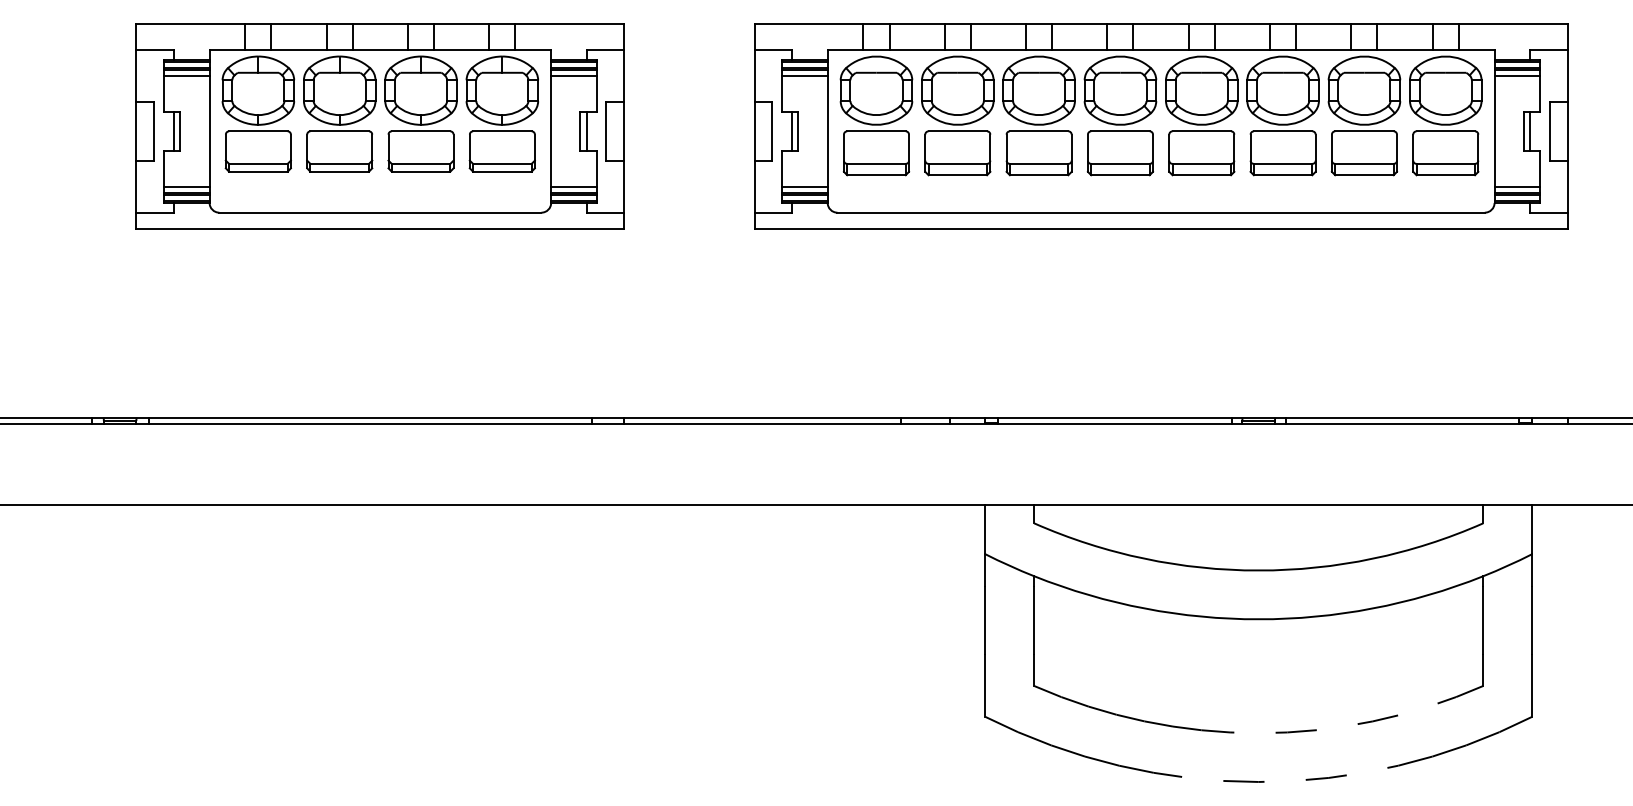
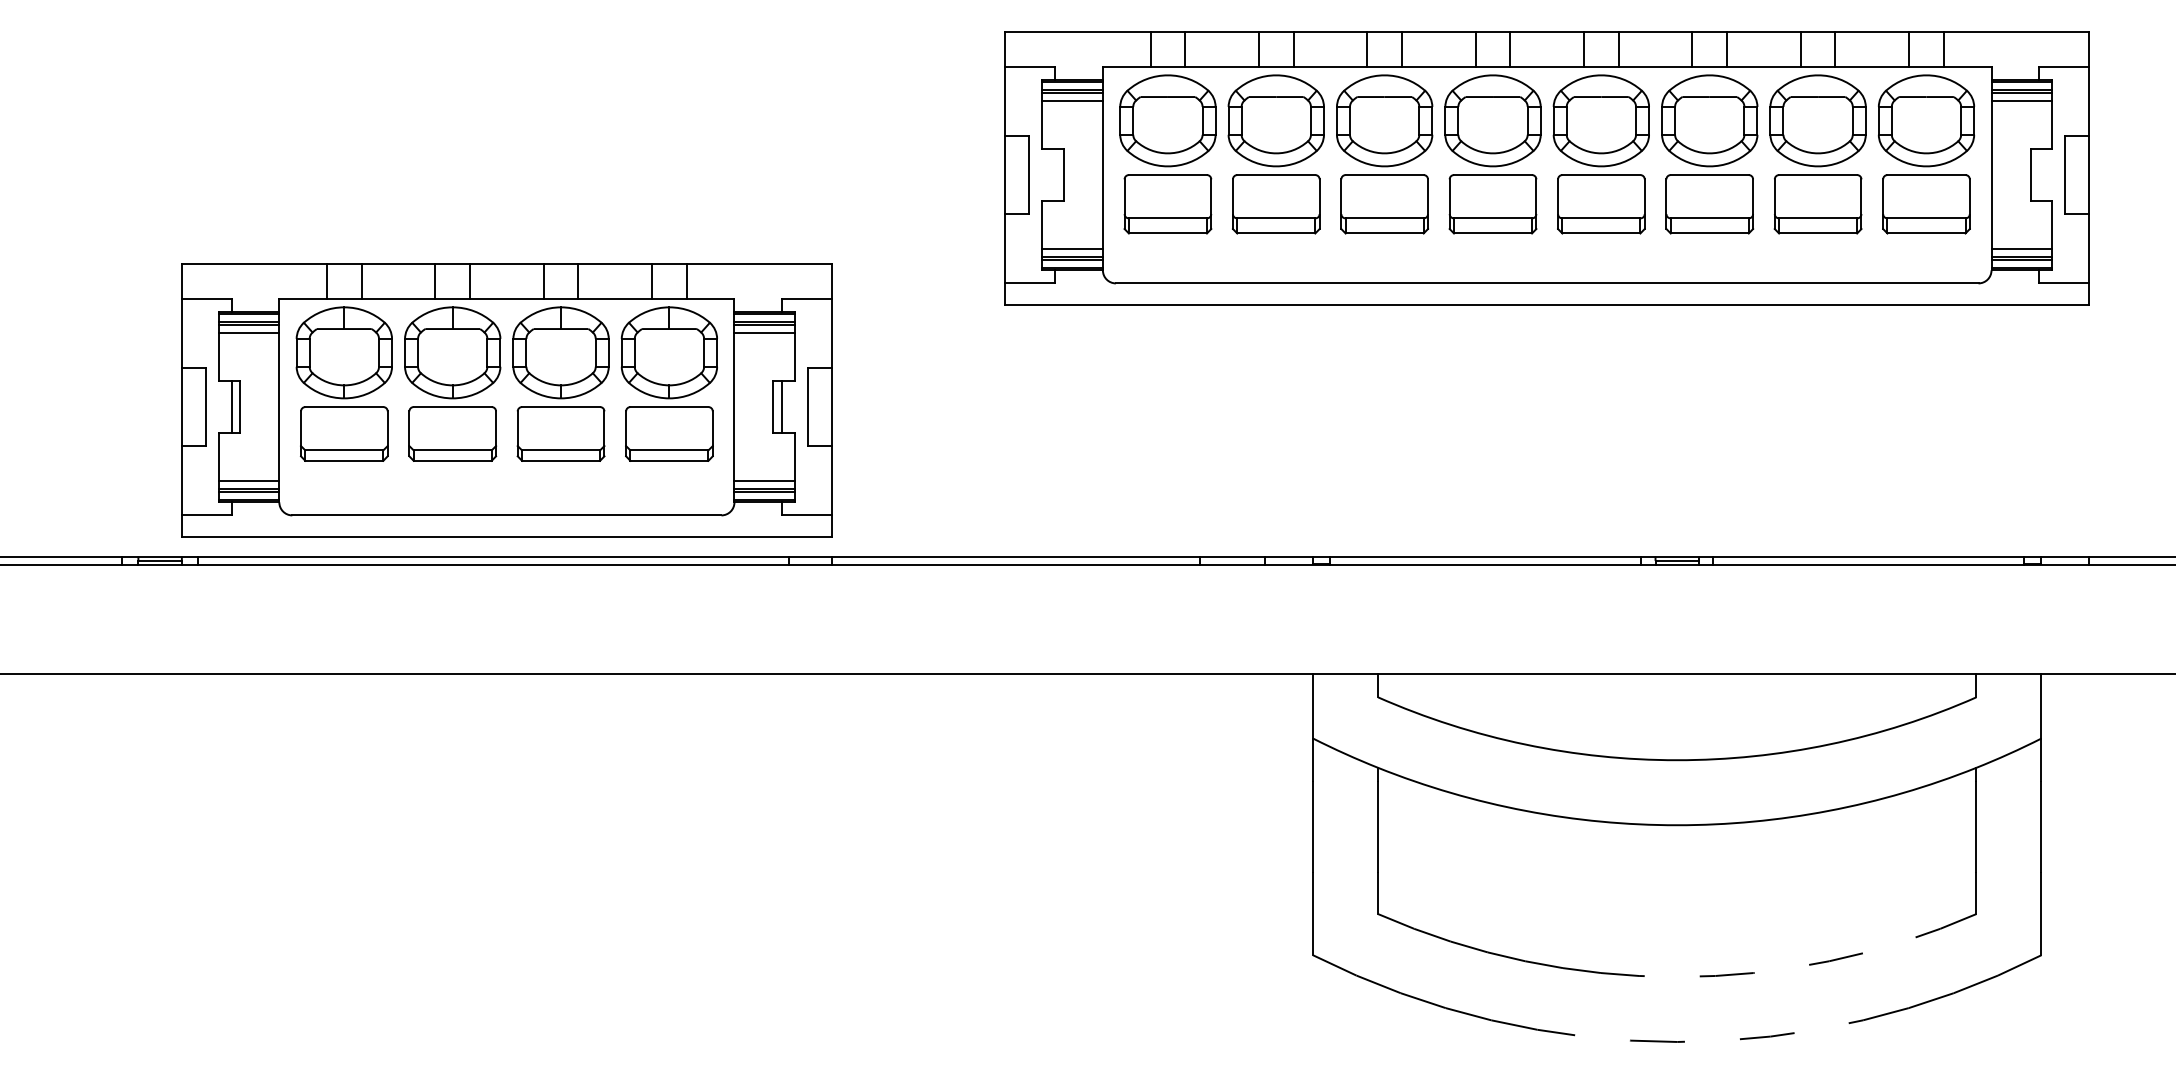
part: (380, 126) -> (506, 400), moved
line: (792, 131) -> (1055, 175), removed
line: (1530, 131) -> (2039, 175), removed

